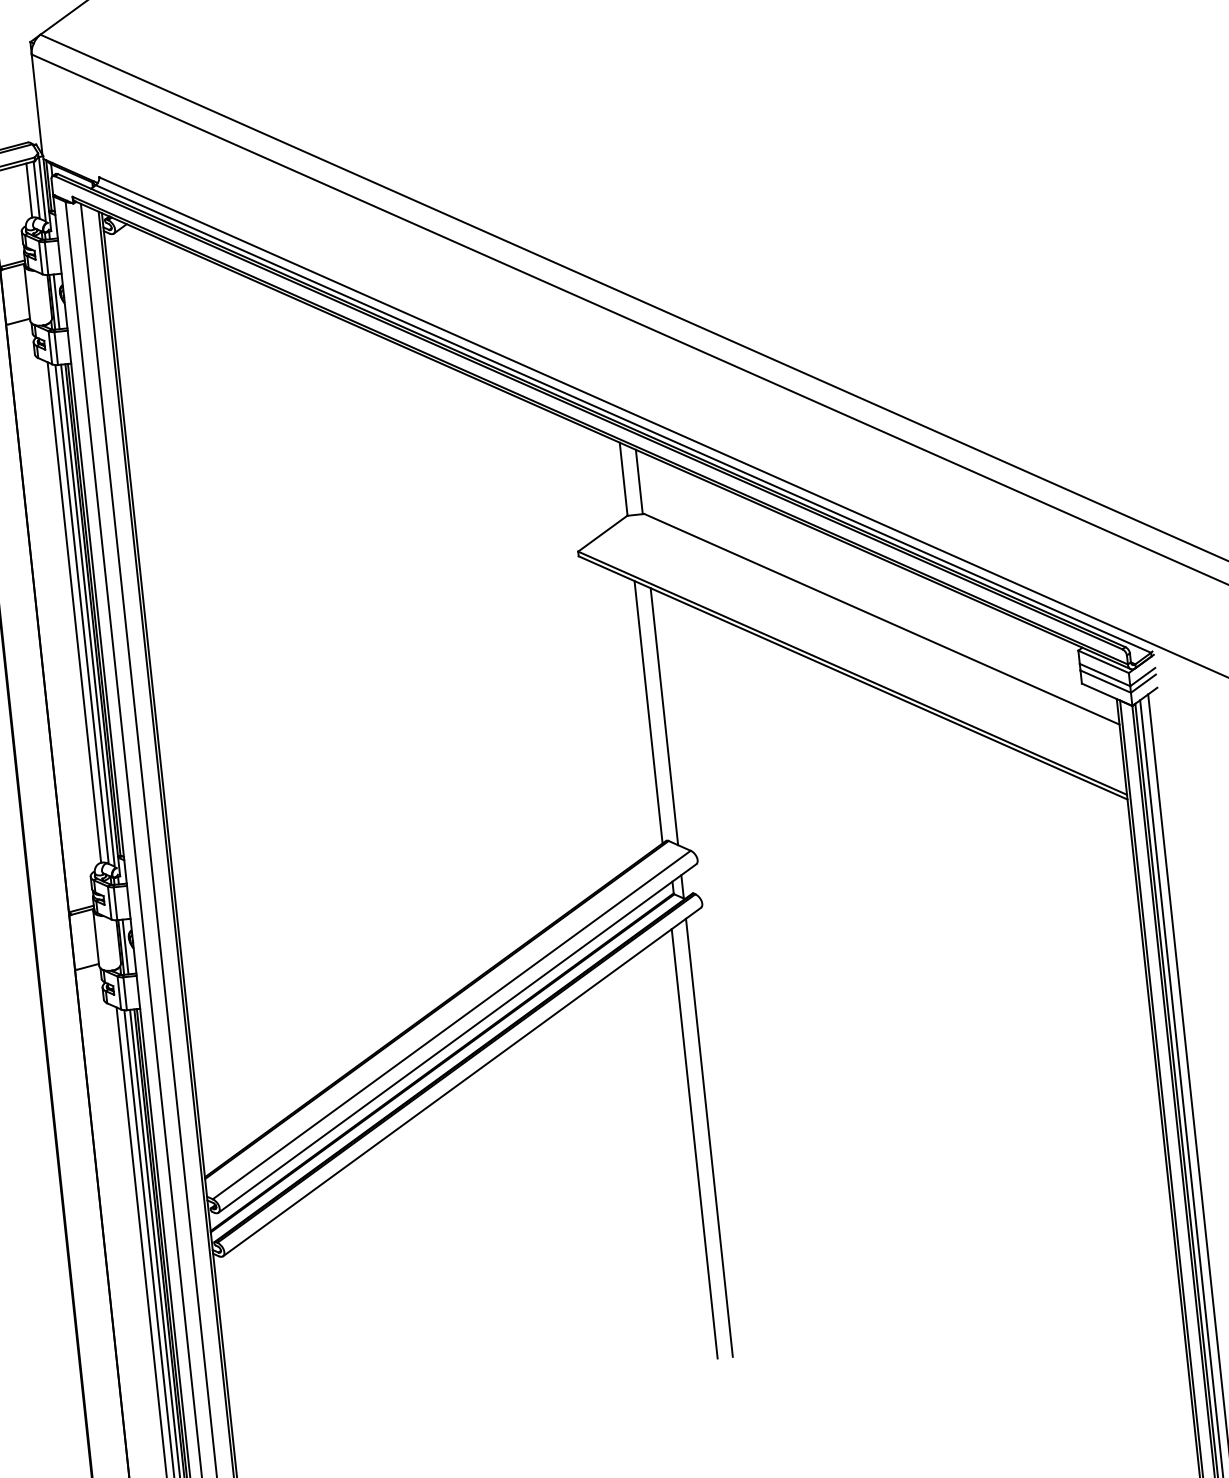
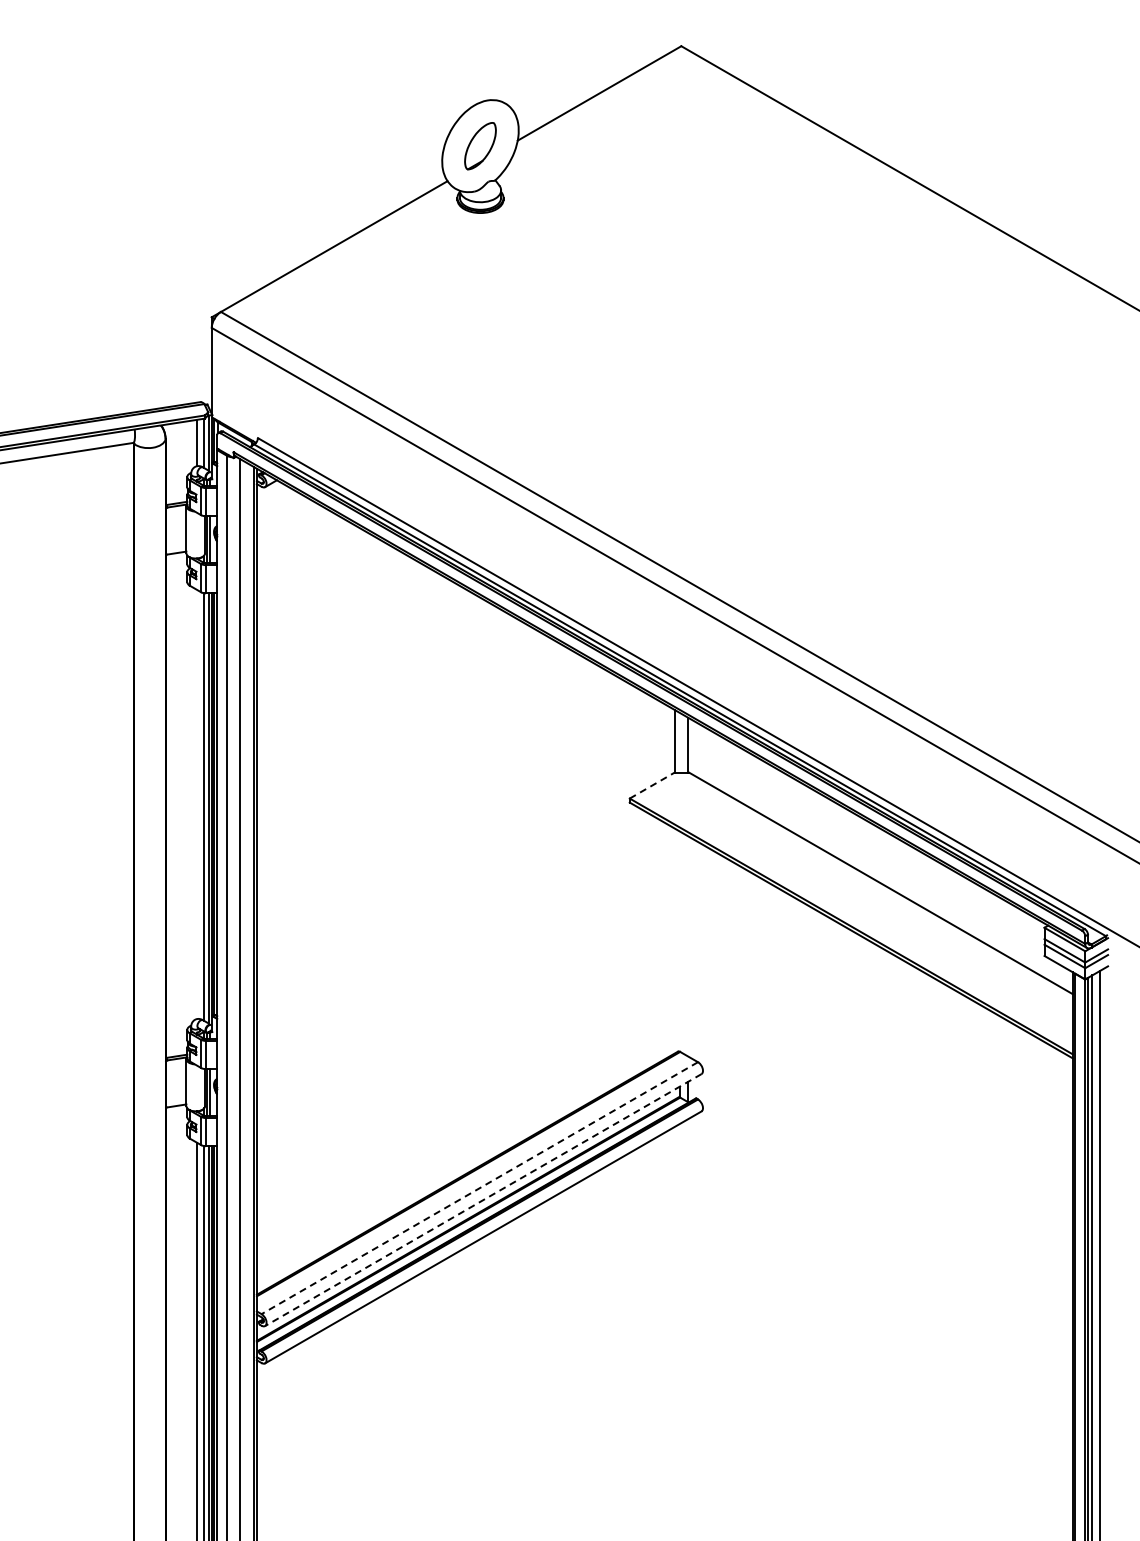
line: (603, 533) -> (652, 785), solid -> dashed
line: (74, 612) -> (197, 804), removed
line: (648, 711) -> (674, 940), removed
line: (664, 717) -> (687, 946), removed
line: (451, 1025) -> (479, 1188), solid -> dashed
line: (457, 1038) -> (483, 1200), solid -> dashed
line: (708, 1137) -> (687, 1306), removed
line: (694, 1143) -> (674, 1310), removed

